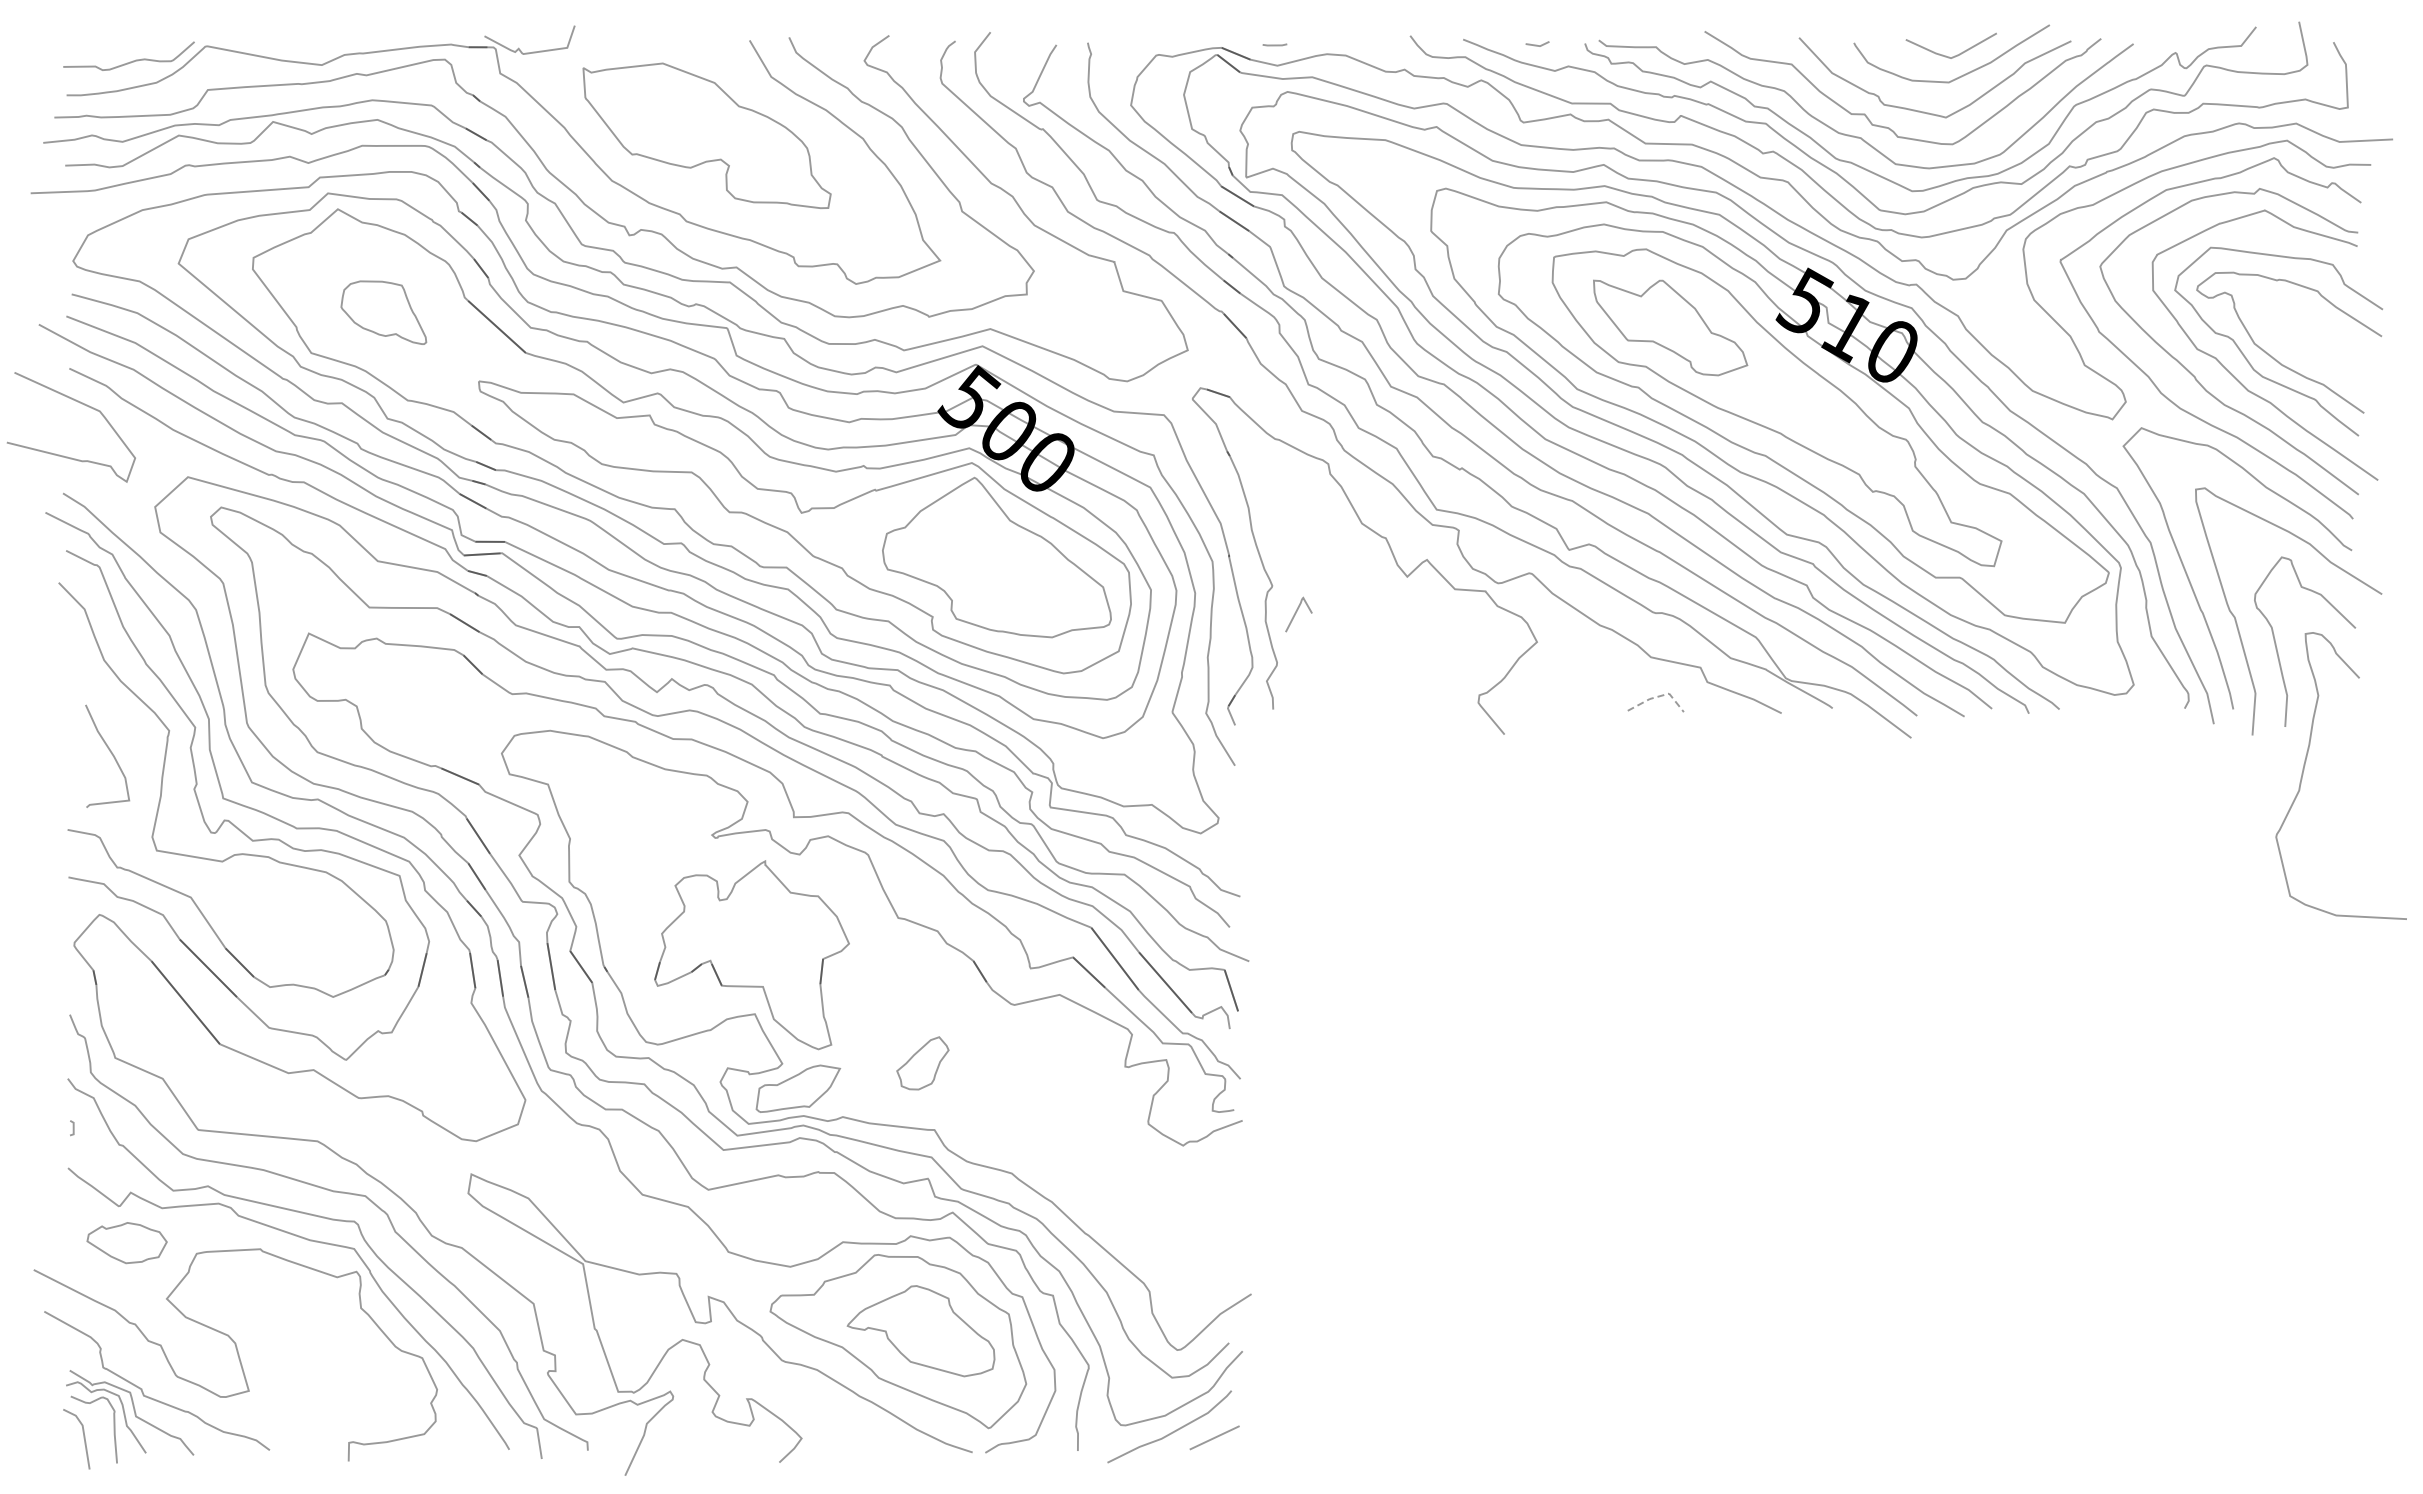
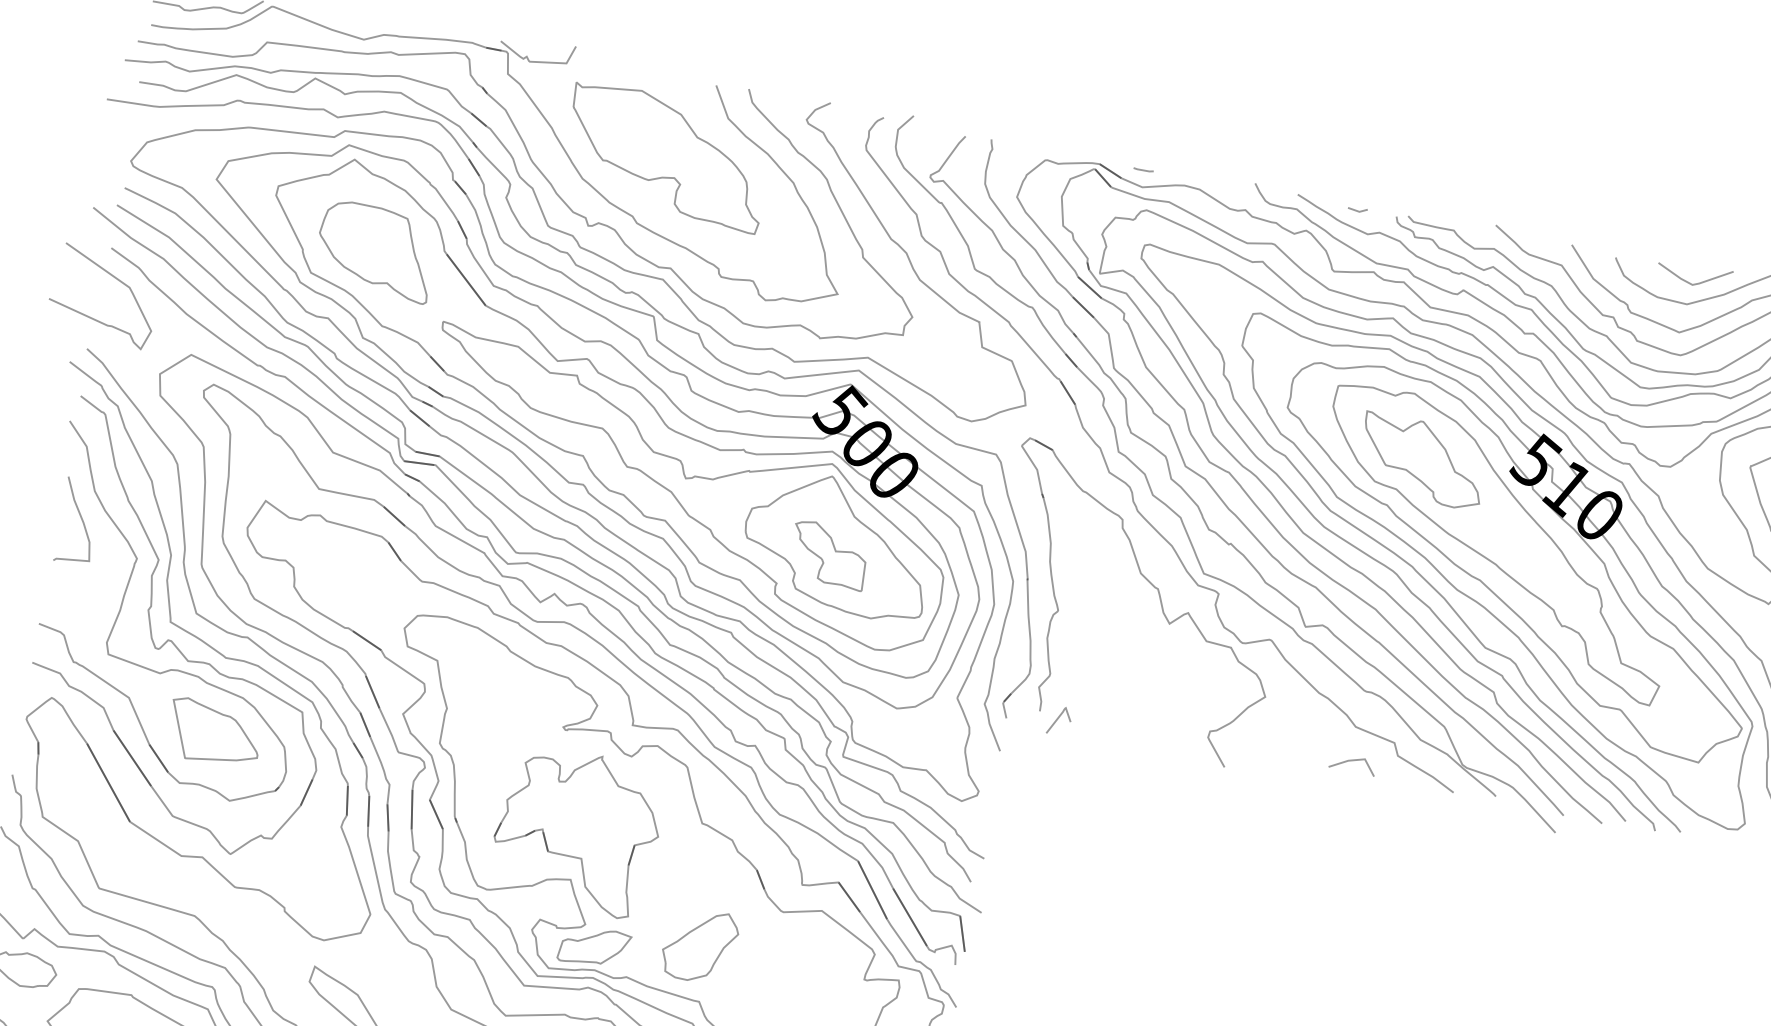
part: (383, 312) -> (375, 250), size x1.67
part: (988, 571) -> (829, 554), added
curve: (1296, 613) -> (1057, 719), moved
line: (1659, 696) -> (1356, 760), dashed -> solid
curve: (111, 754) -> (81, 520), moved
part: (299, 920) -> (213, 733), added
part: (922, 1063) -> (699, 945), size x1.67

